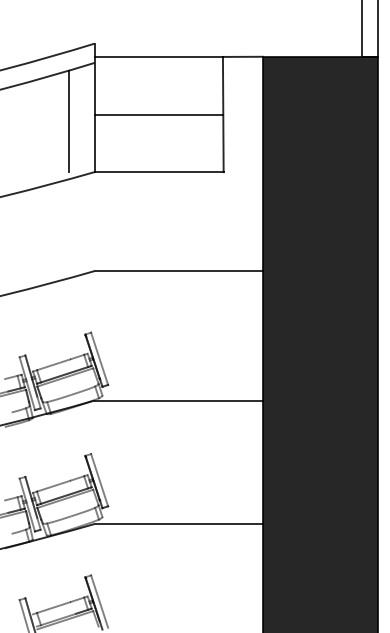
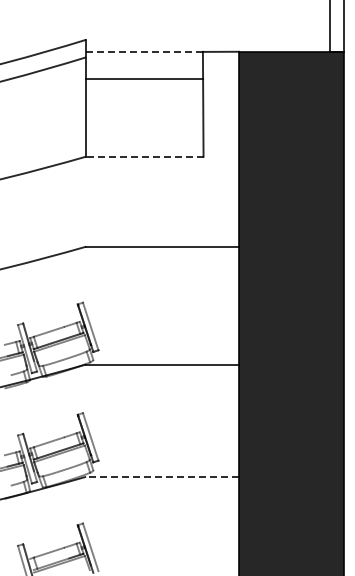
line: (158, 56) -> (144, 51), solid -> dashed
line: (158, 114) -> (144, 79), moved
line: (68, 121) -> (62, 110), removed
line: (158, 171) -> (144, 156), solid -> dashed
line: (178, 523) -> (162, 476), solid -> dashed

